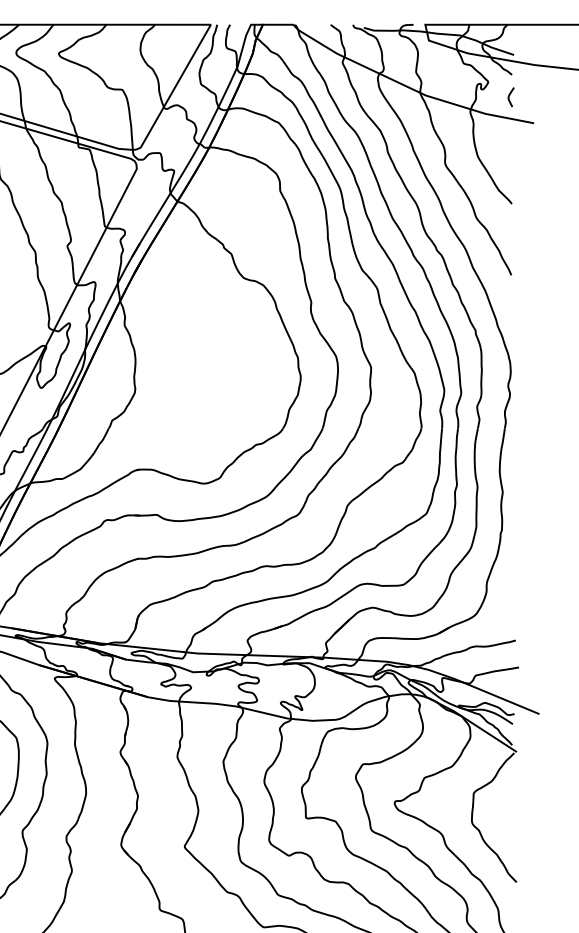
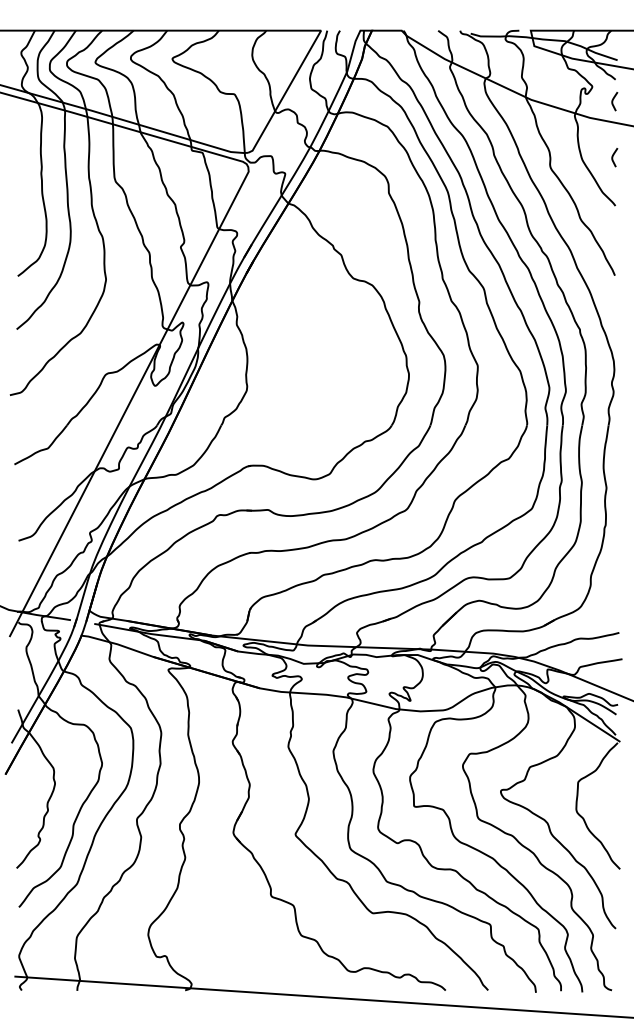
curve: (509, 154) -> (613, 157), added

